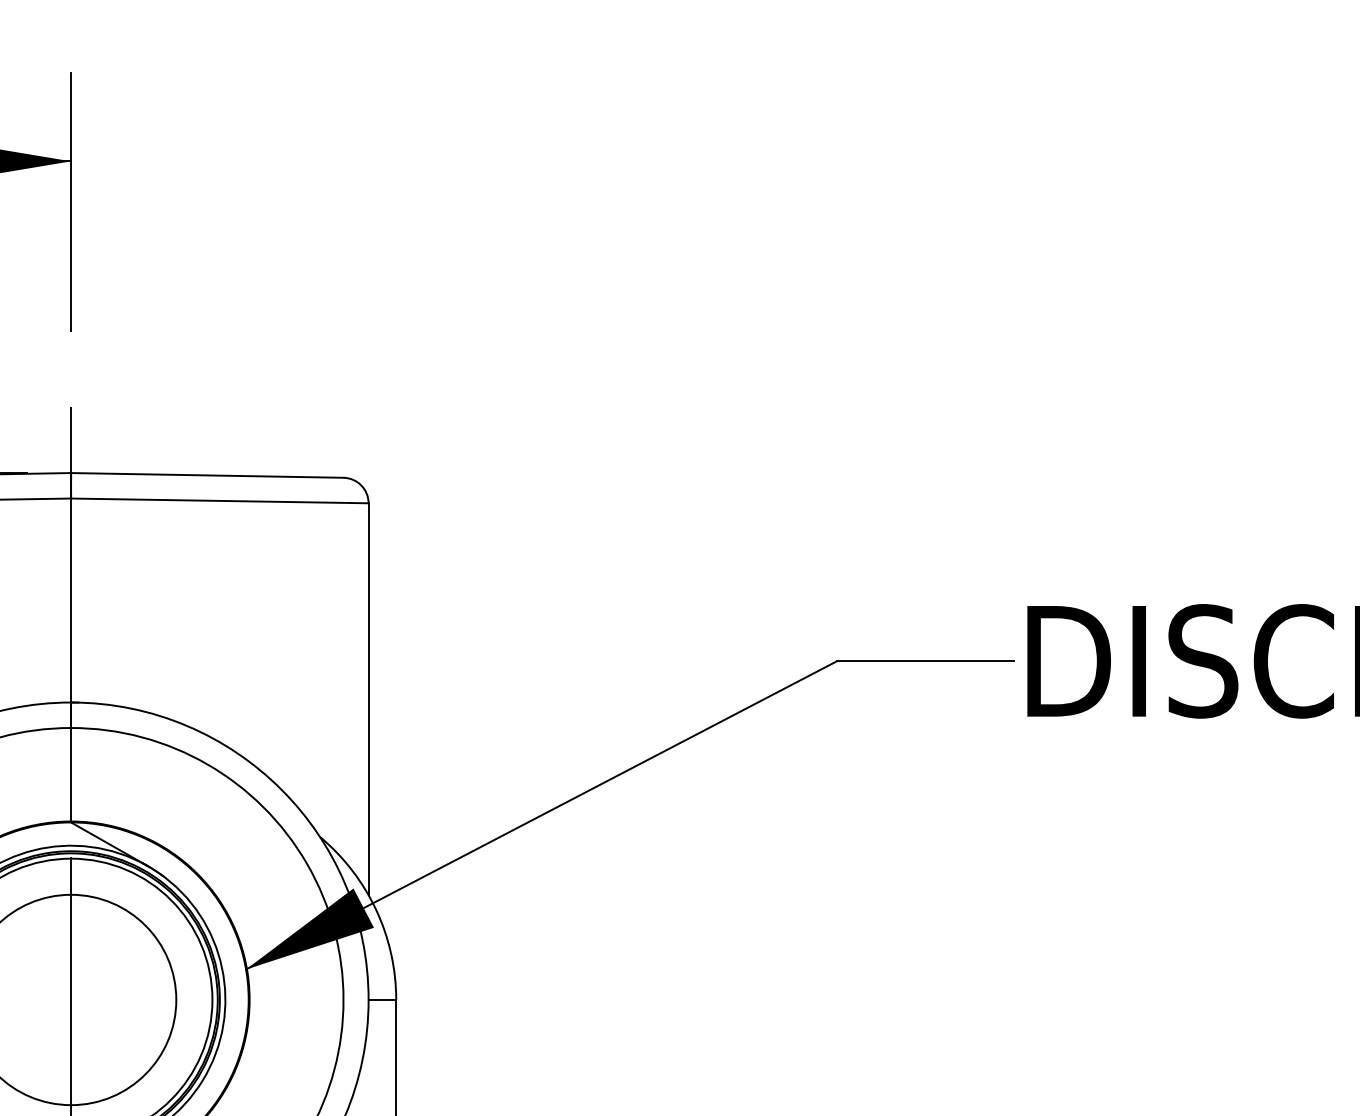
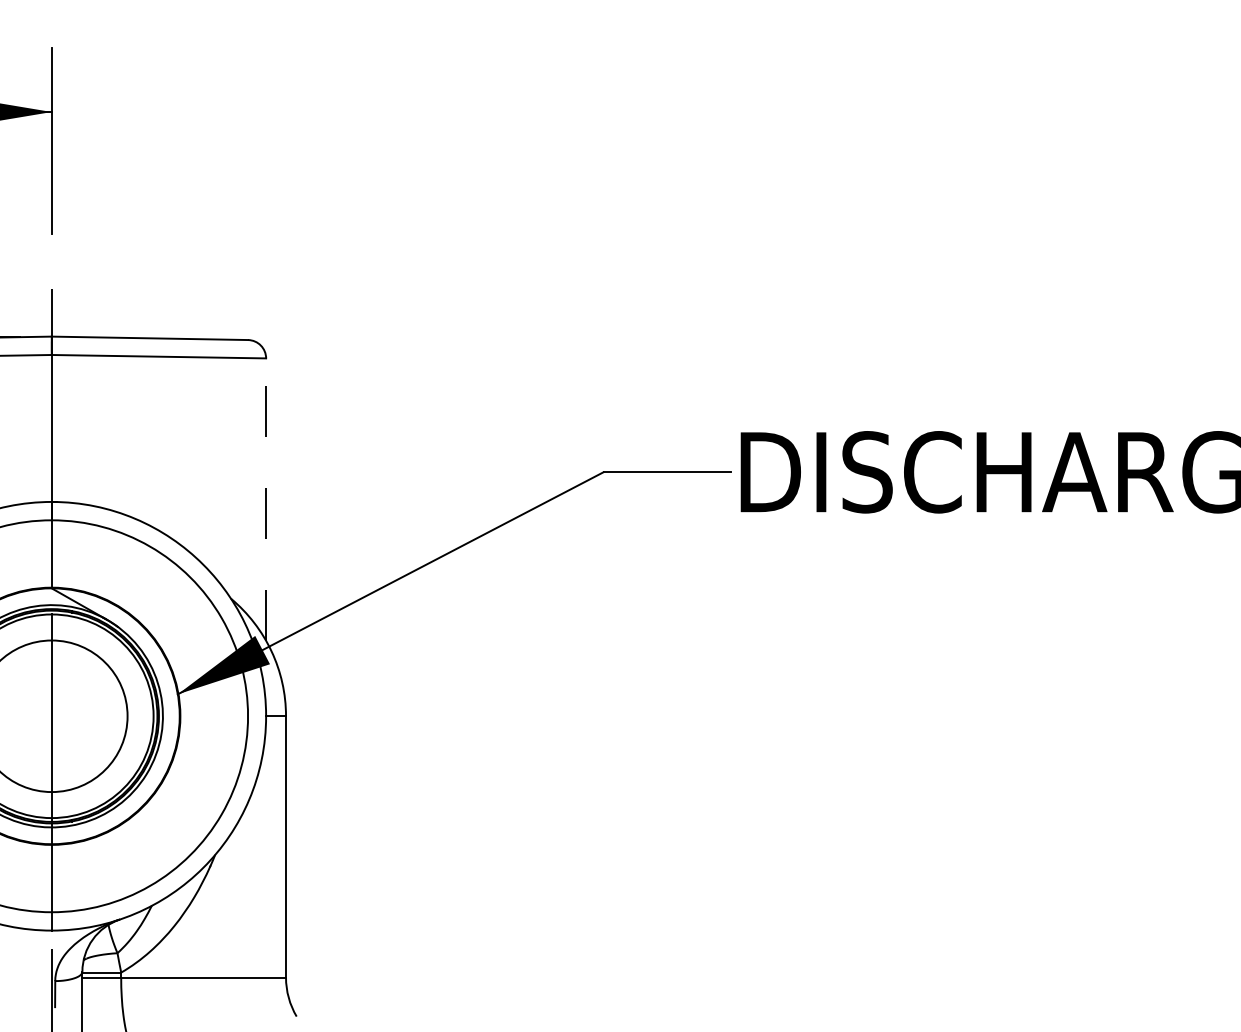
line: (369, 699) -> (266, 499), solid -> dashed

